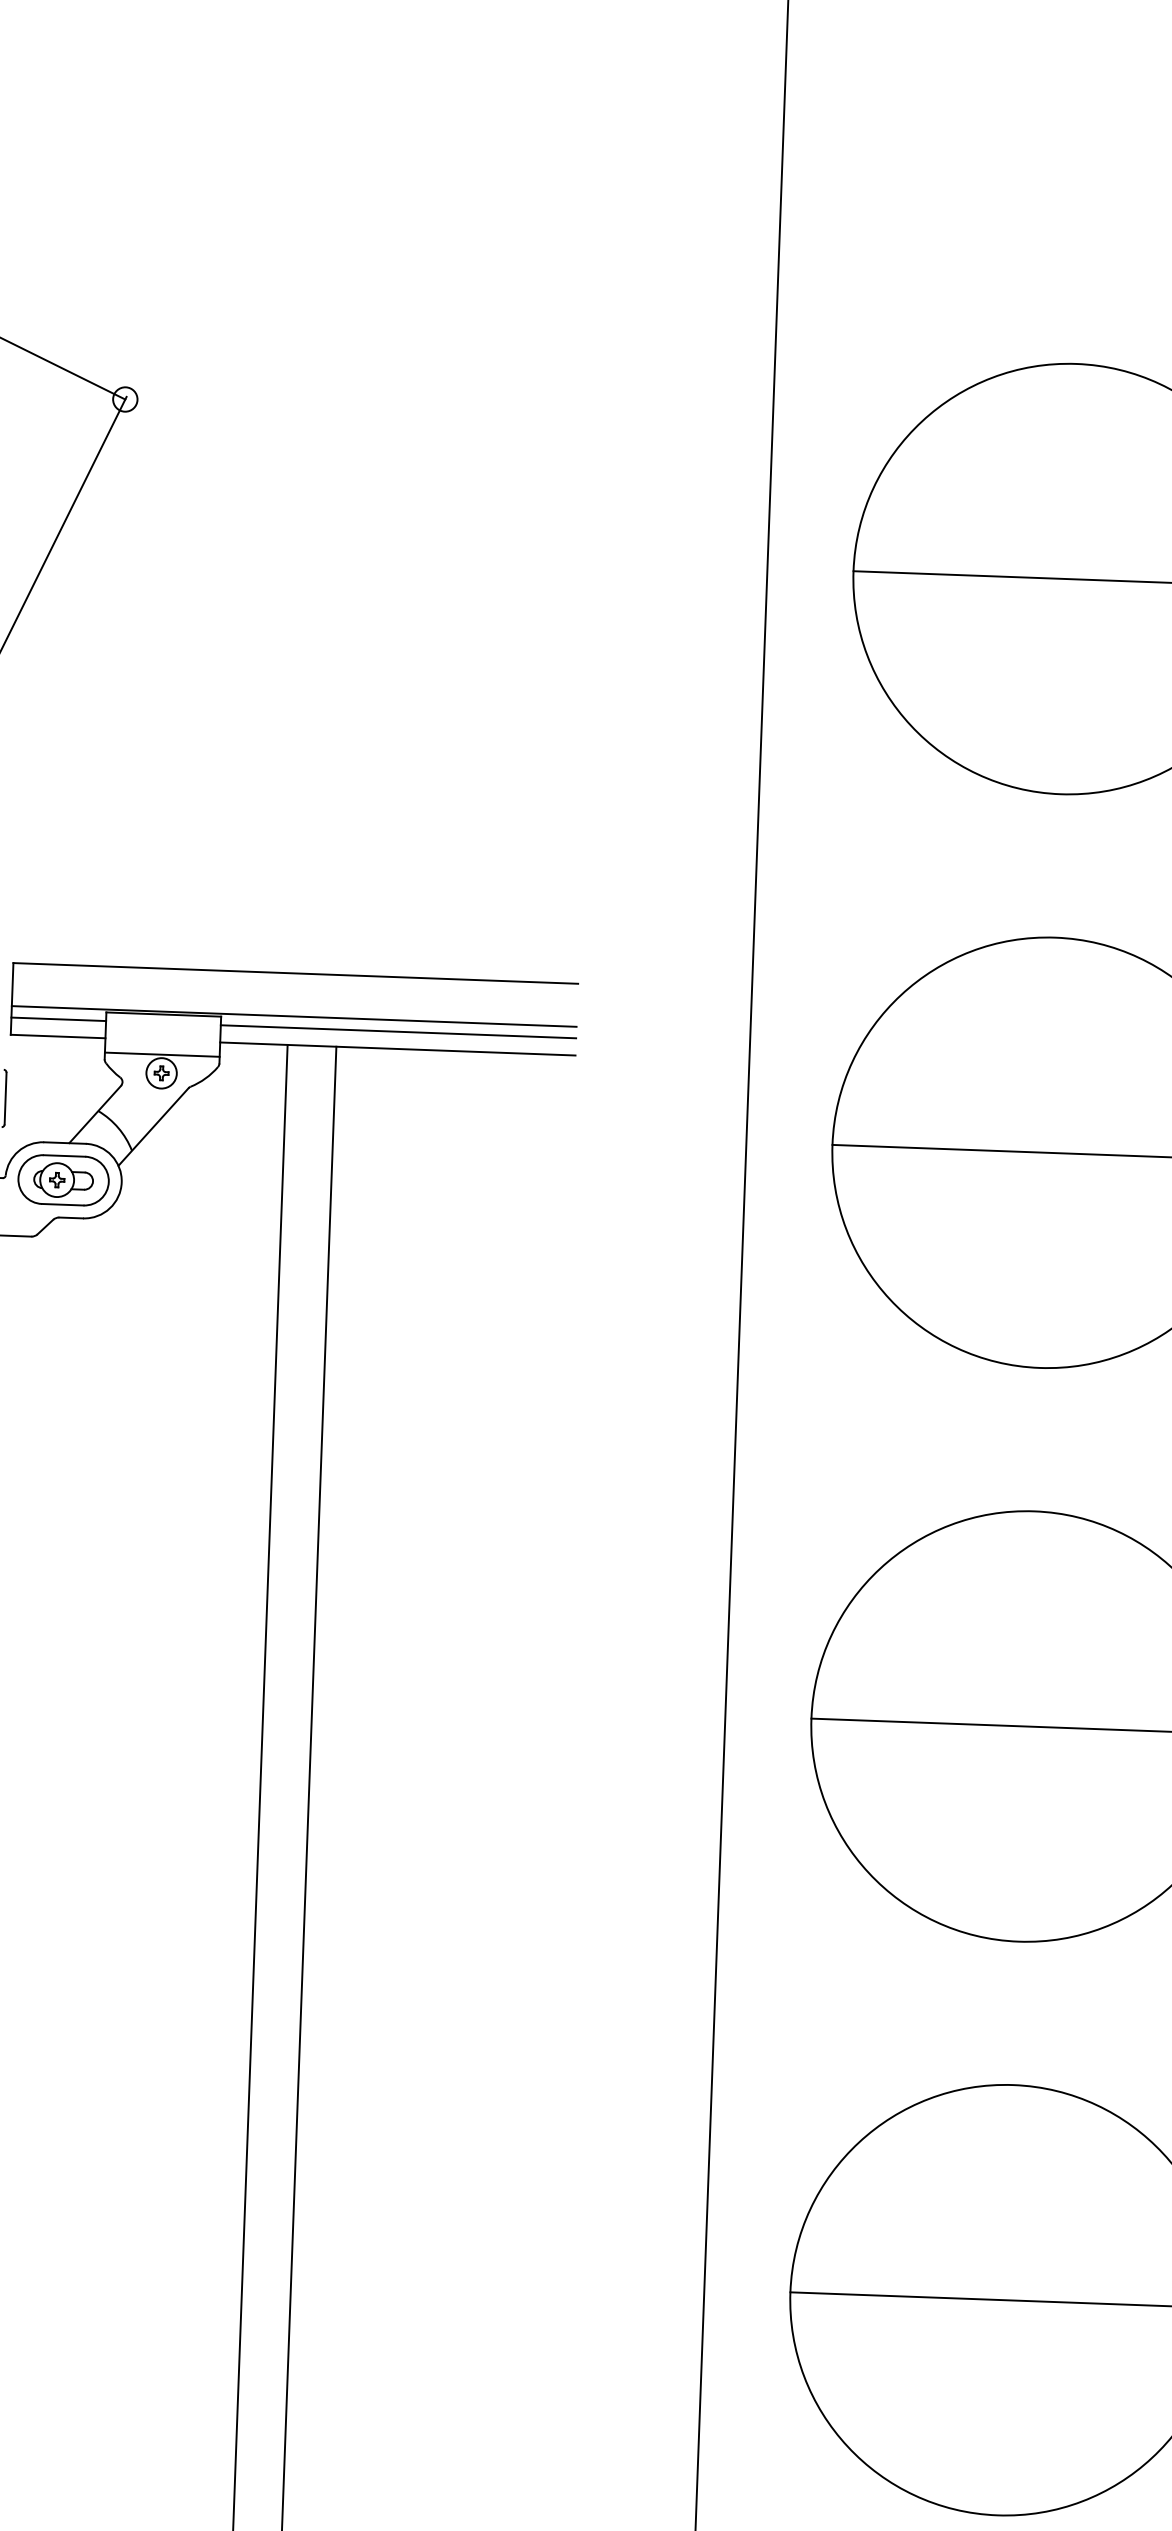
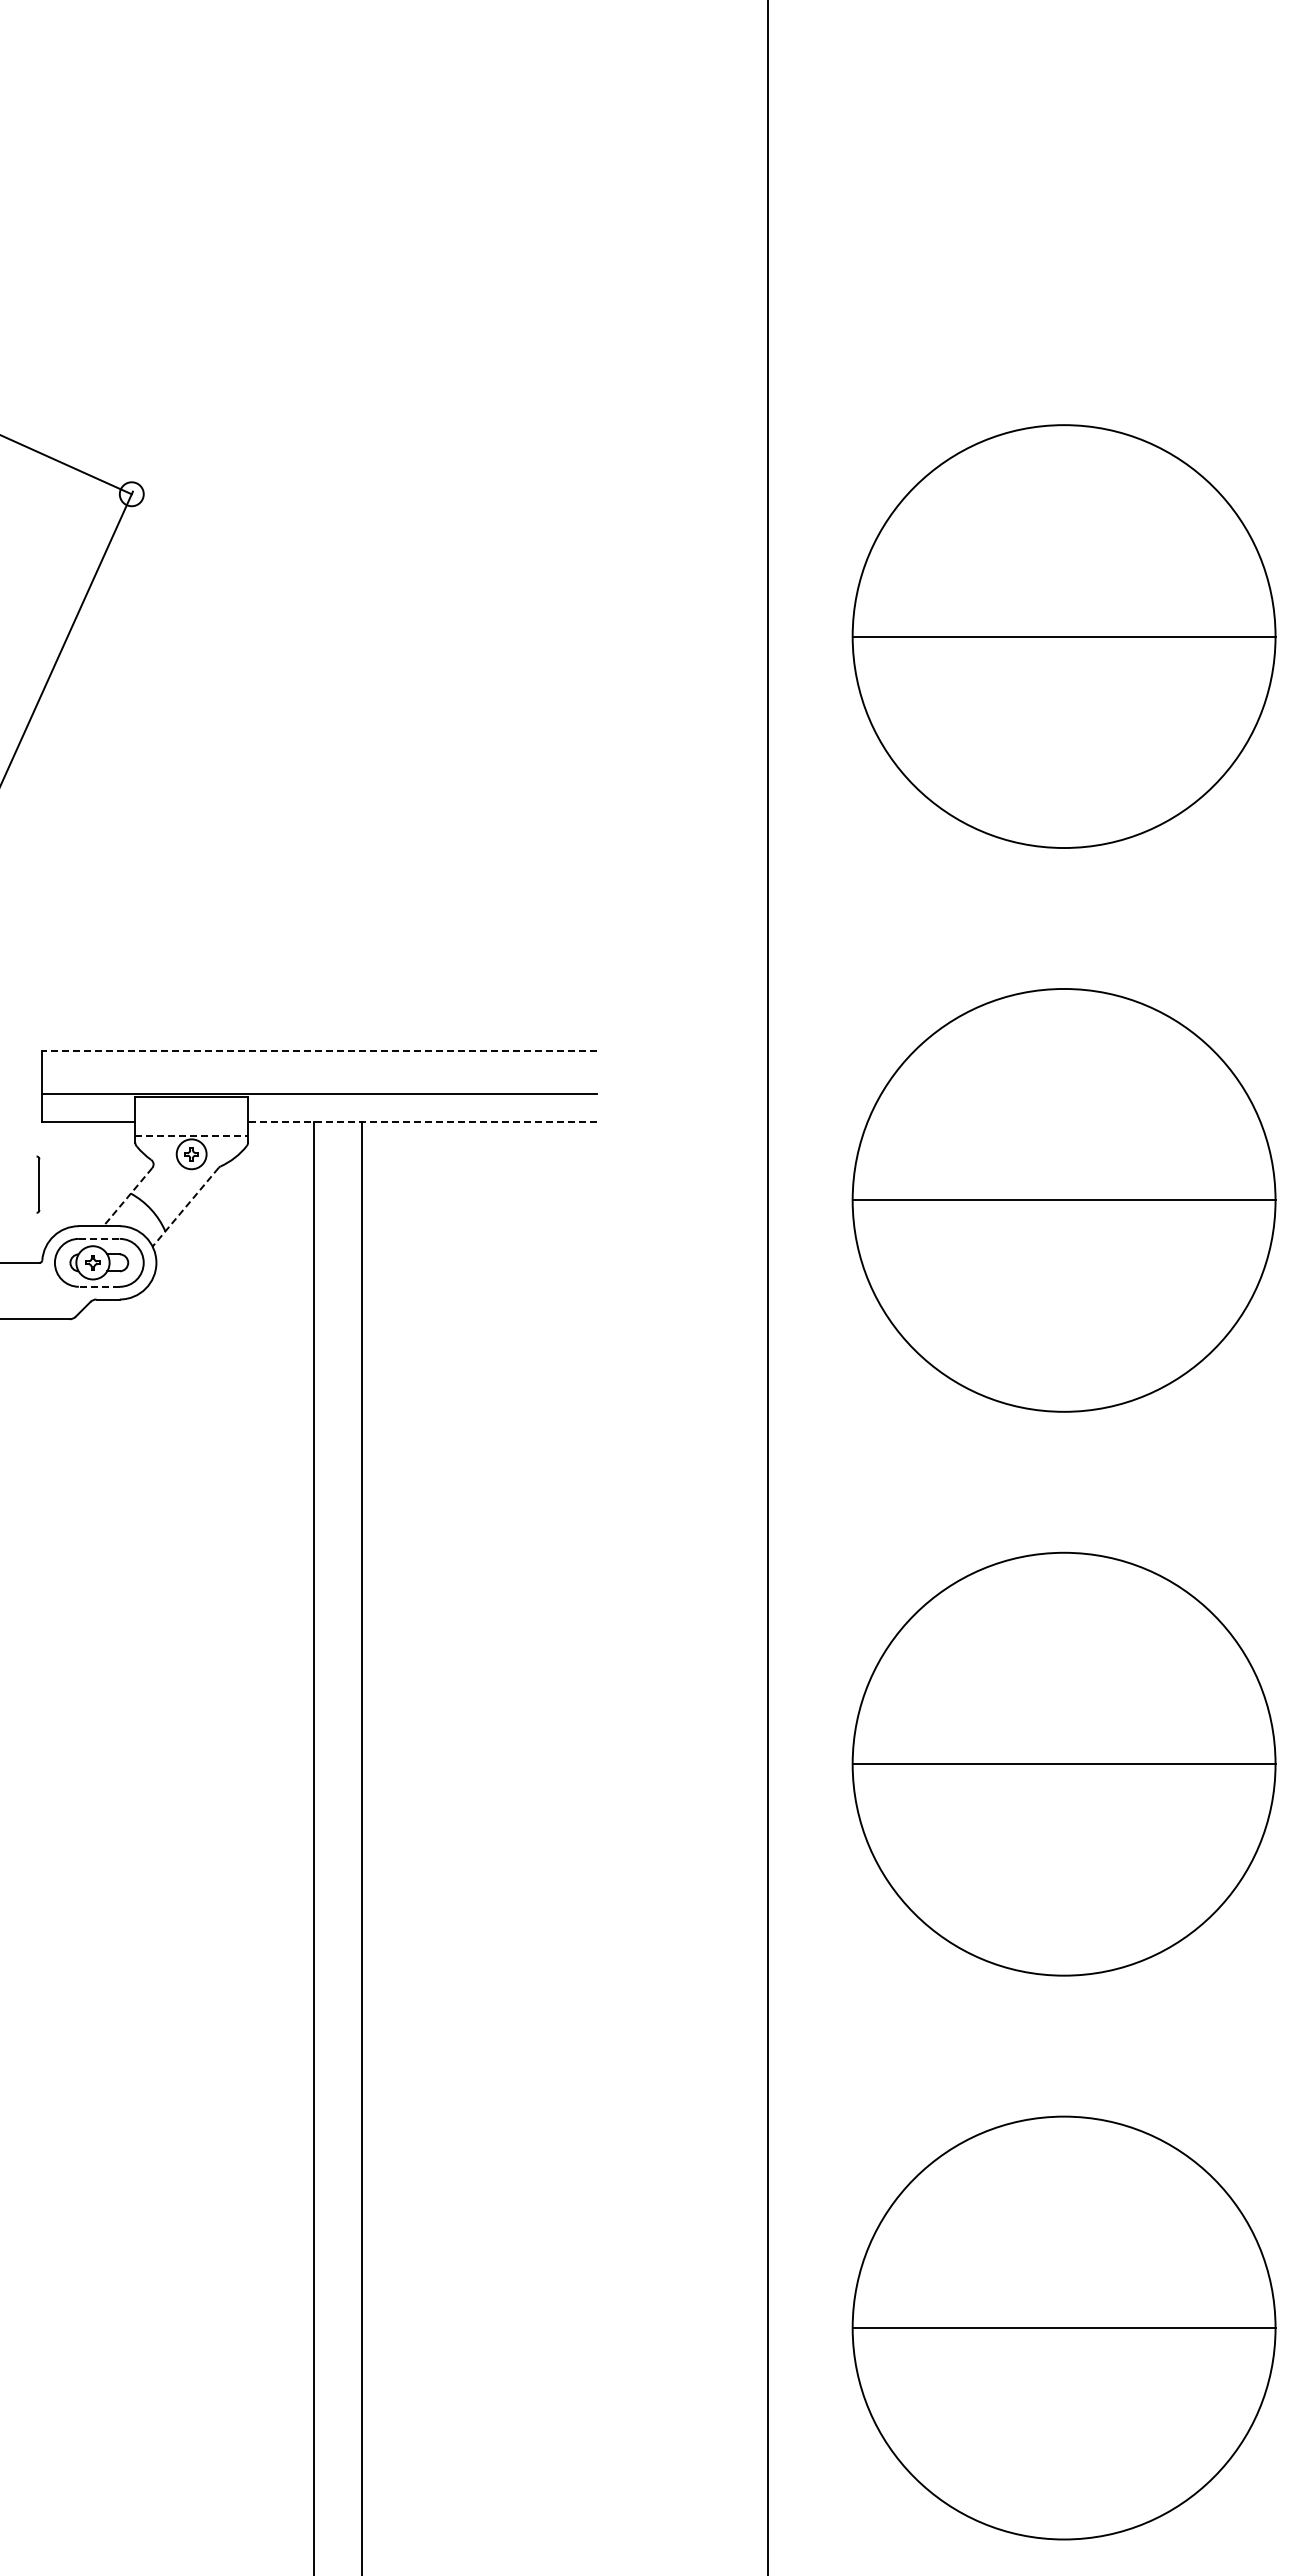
line: (295, 973) -> (319, 1051), solid -> dashed
line: (58, 1018) -> (88, 1104), removed
line: (398, 1031) -> (422, 1104), removed
line: (397, 1048) -> (422, 1121), solid -> dashed
line: (163, 1054) -> (192, 1135), solid -> dashed
line: (94, 1114) -> (127, 1197), solid -> dashed
line: (153, 1127) -> (185, 1207), solid -> dashed
line: (64, 1155) -> (99, 1238), solid -> dashed
line: (61, 1204) -> (98, 1286), solid -> dashed

